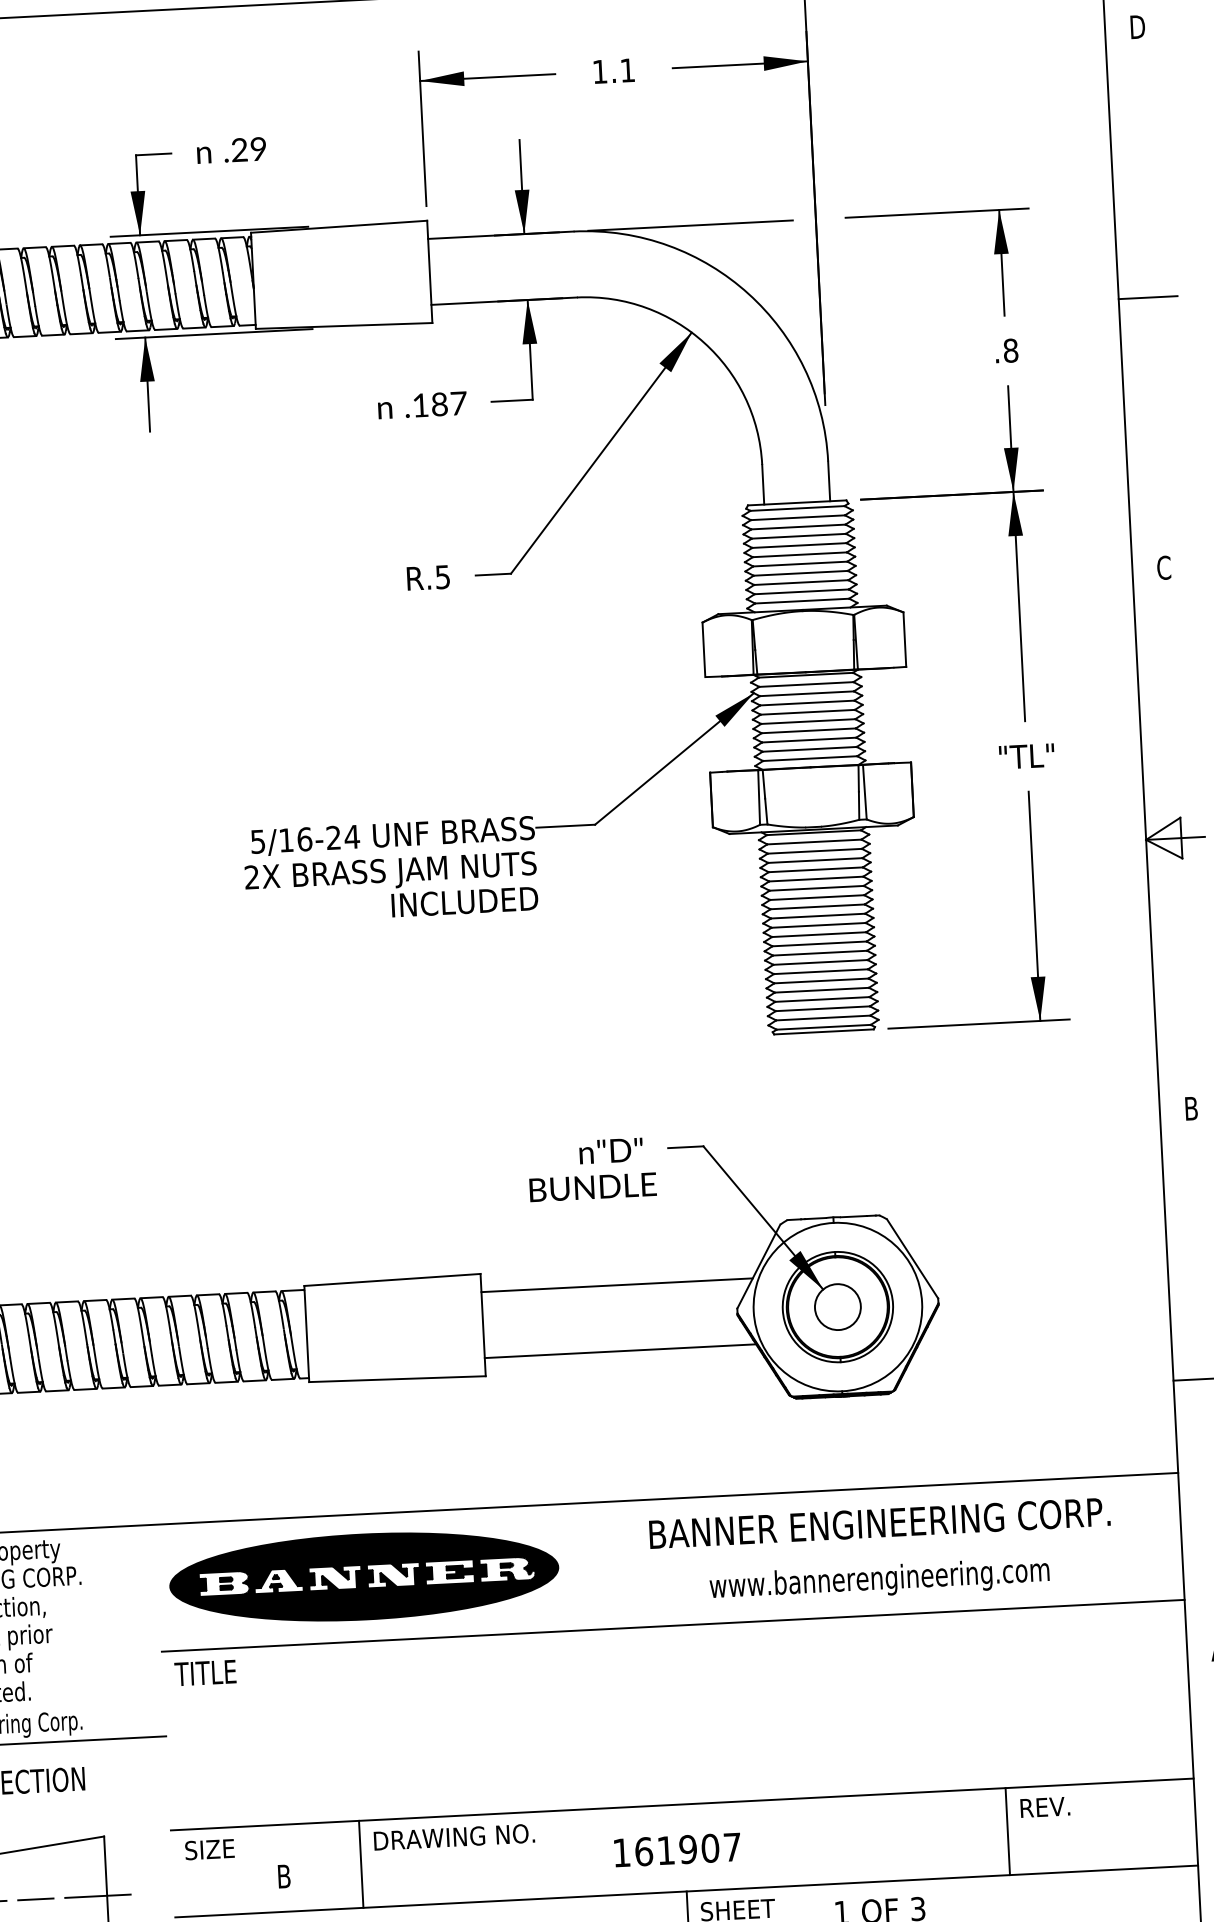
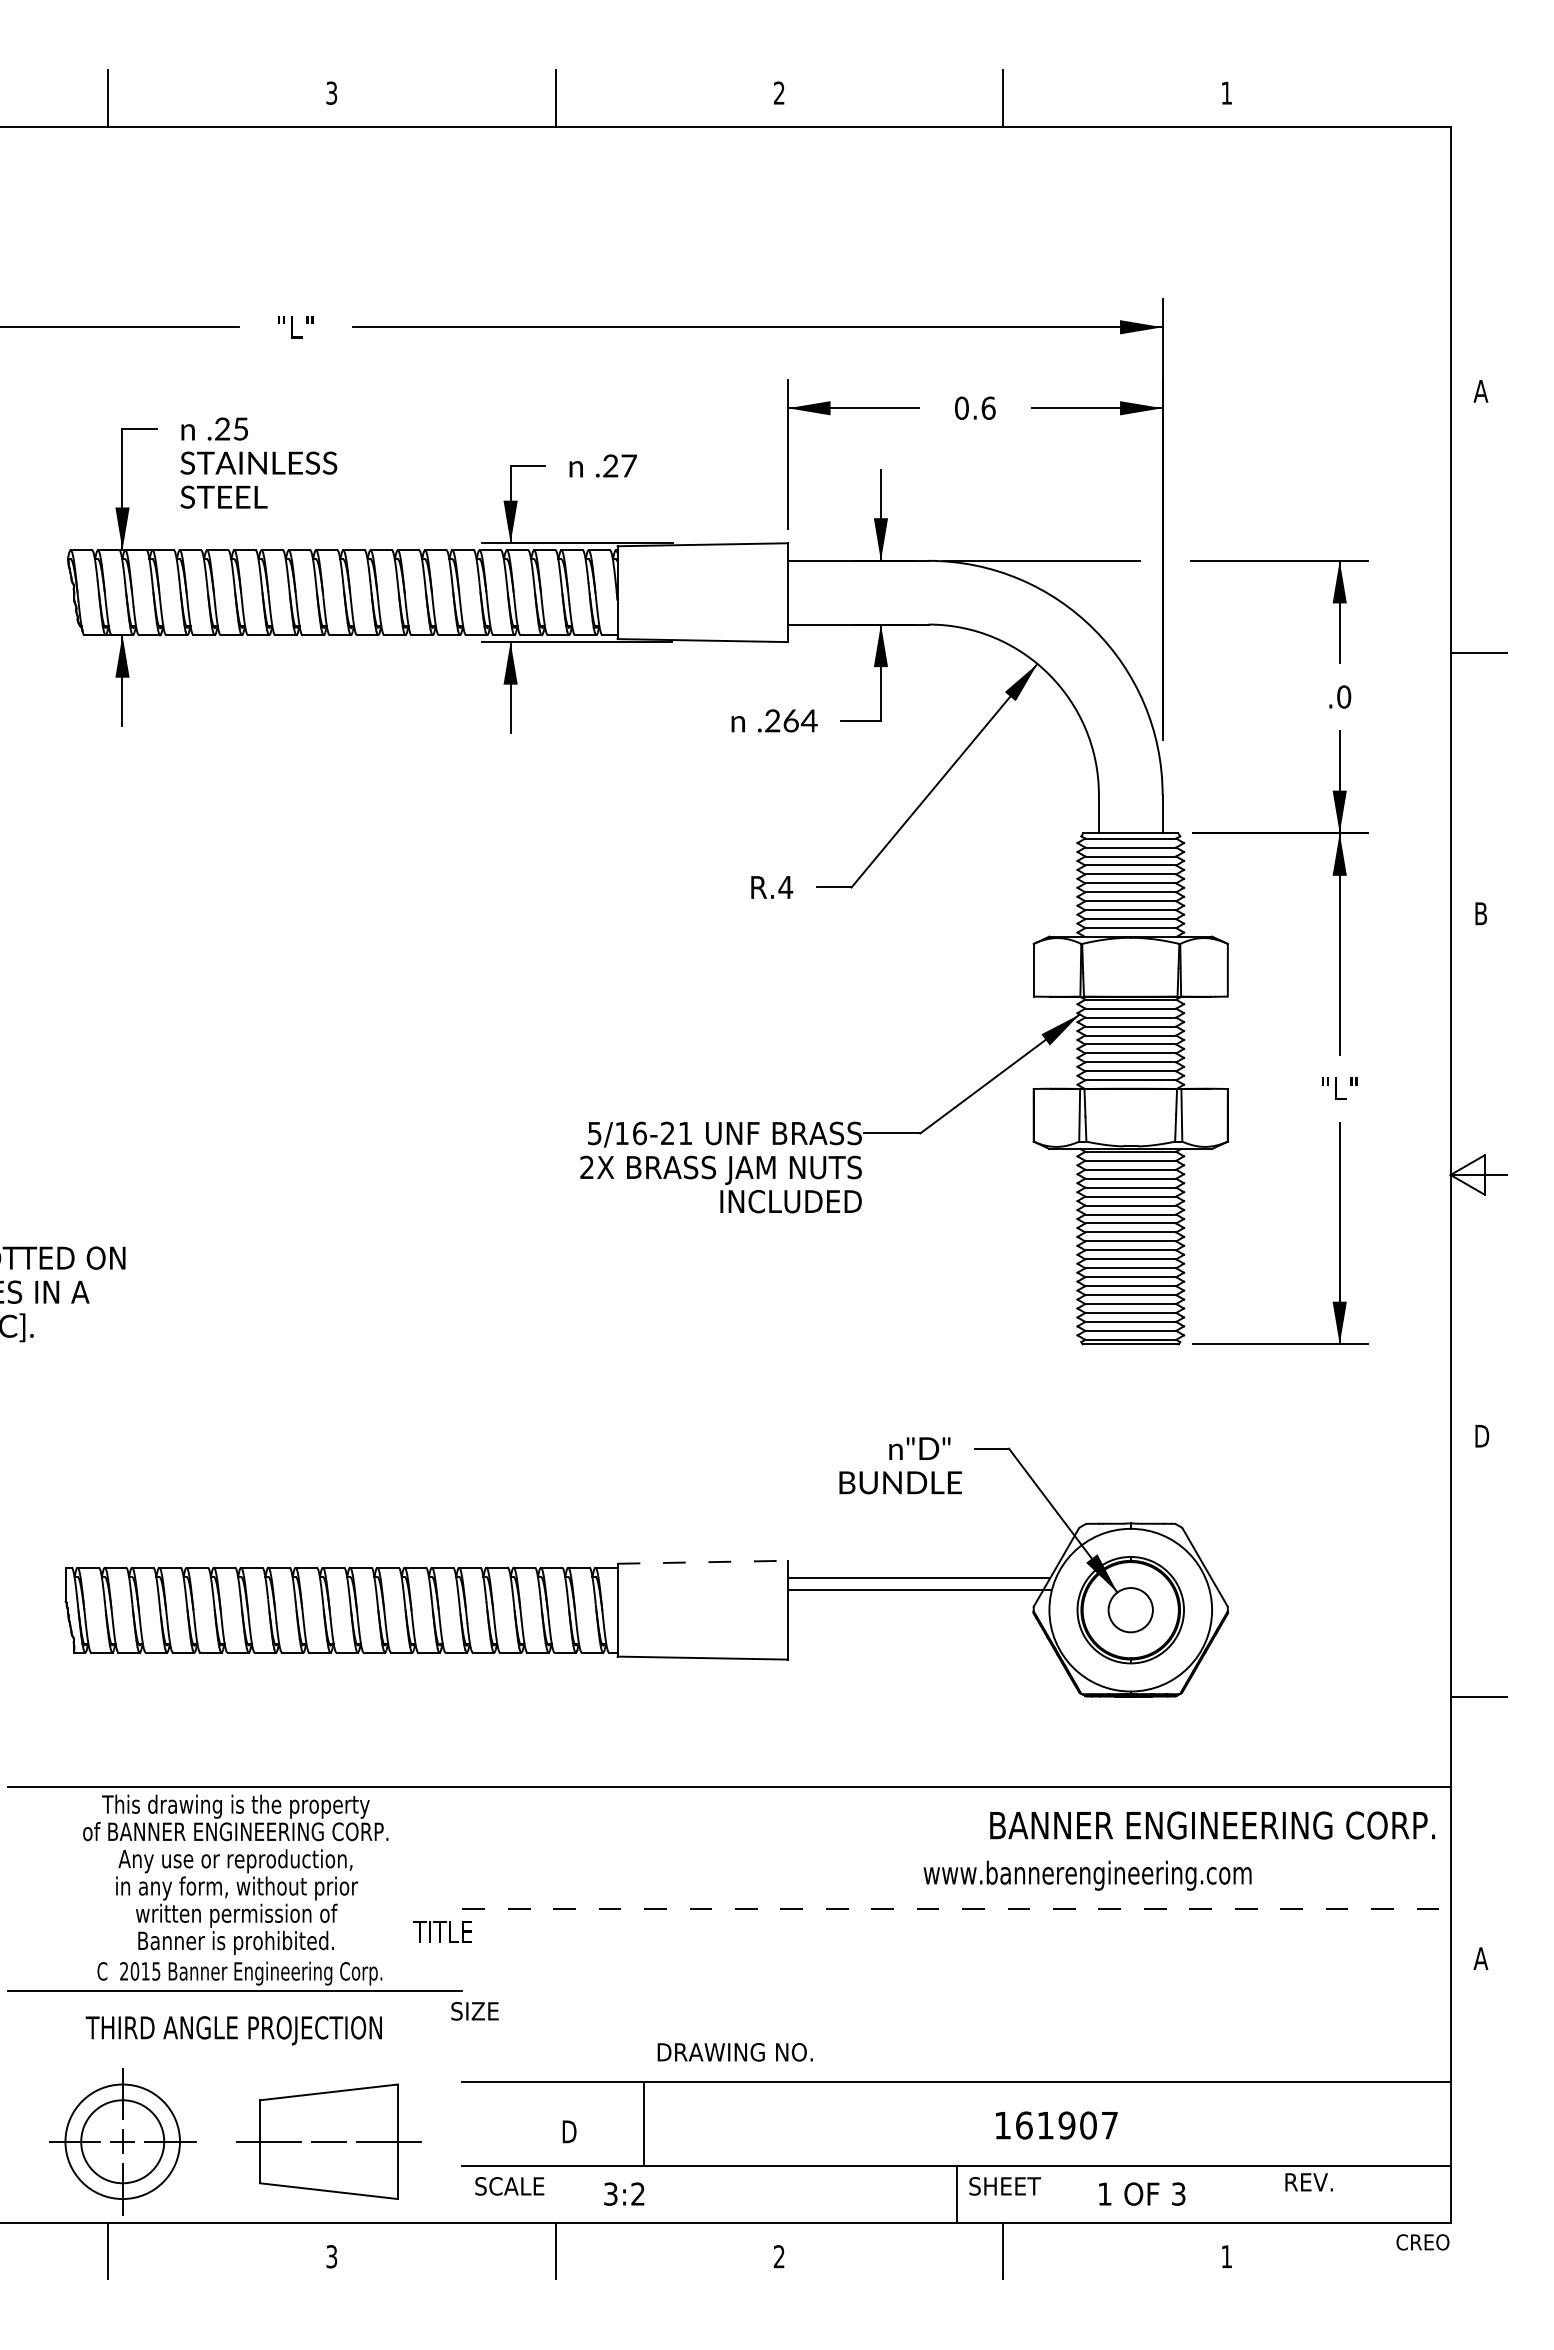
text: (1137, 27) -> (1481, 391), D -> A
text: (613, 70) -> (974, 407), 1.1 -> 0.6
text: (259, 148) -> (629, 465), .29 -> .27
text: (1011, 350) -> (1344, 696), .8 -> .0
text: (440, 404) -> (791, 720), .187 -> .264
text: (1163, 567) -> (1480, 913), C -> B
text: (442, 577) -> (785, 887), R.5 -> R.4
text: (1026, 756) -> (1339, 1088), "TL" -> "L"
text: (352, 837) -> (685, 1133), 5/16-24 -> 5/16-21
text: (1193, 1108) -> (1483, 1436), B -> D
line: (393, 1280) -> (703, 1562), solid -> dashed
line: (620, 1351) -> (919, 1590), moved
text: (879, 1523) -> (1212, 1825), moved
part: (363, 1576) -> (660, 1846), removed
text: (879, 1580) -> (1087, 1875), moved
line: (674, 1626) -> (957, 1909), solid -> dashed
text: (205, 1672) -> (442, 1931), moved
text: (1044, 1807) -> (1308, 2182), moved
line: (1007, 1831) -> (1268, 2123), removed
text: (453, 1837) -> (734, 2052), moved
text: (209, 1849) -> (474, 2011), moved
text: (677, 1850) -> (1056, 2125), moved
text: (284, 1876) -> (569, 2131), B -> D

